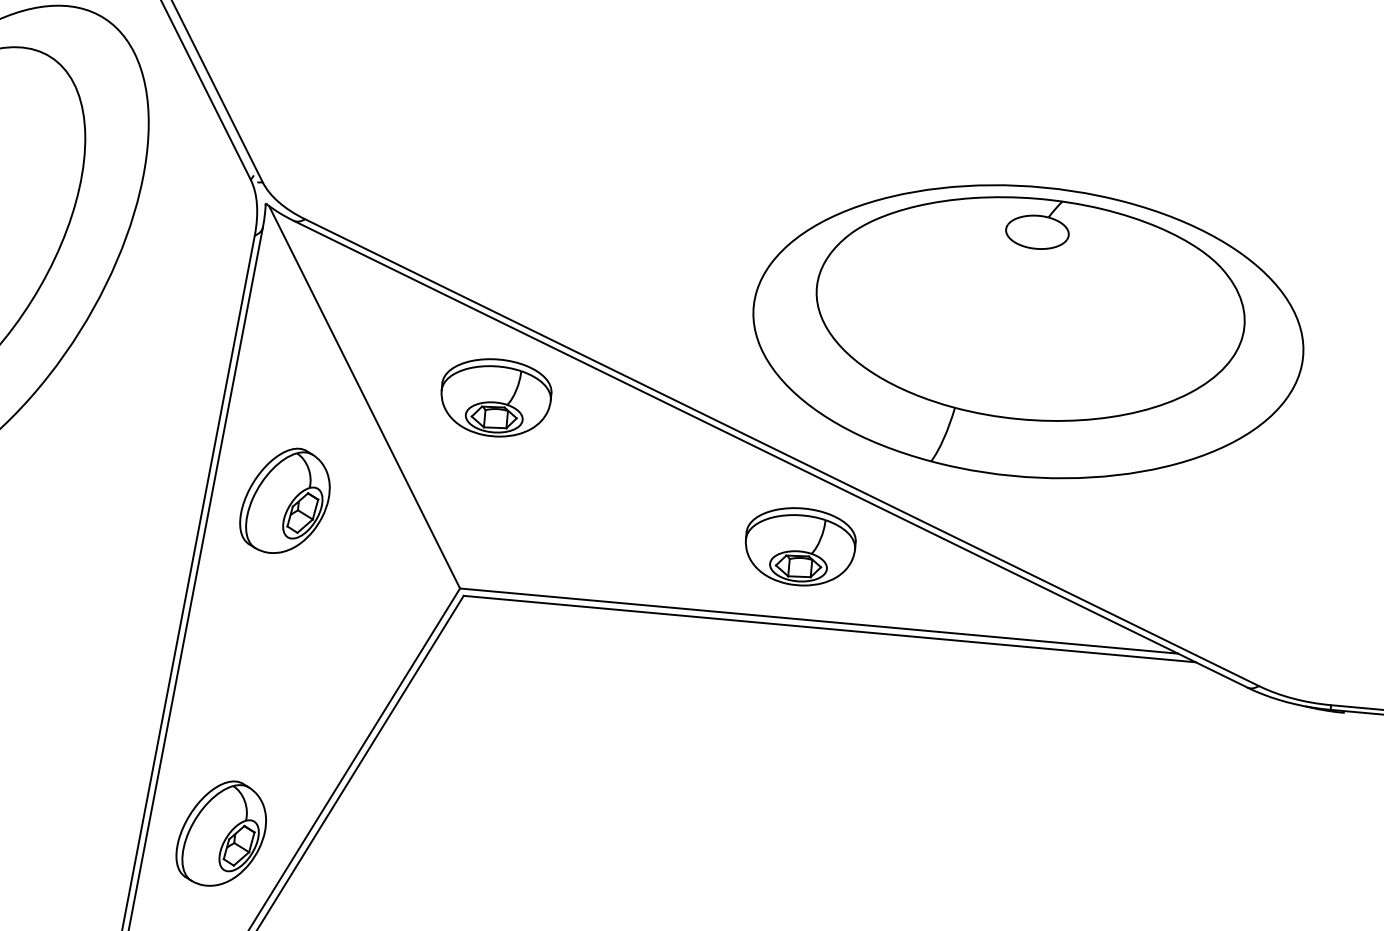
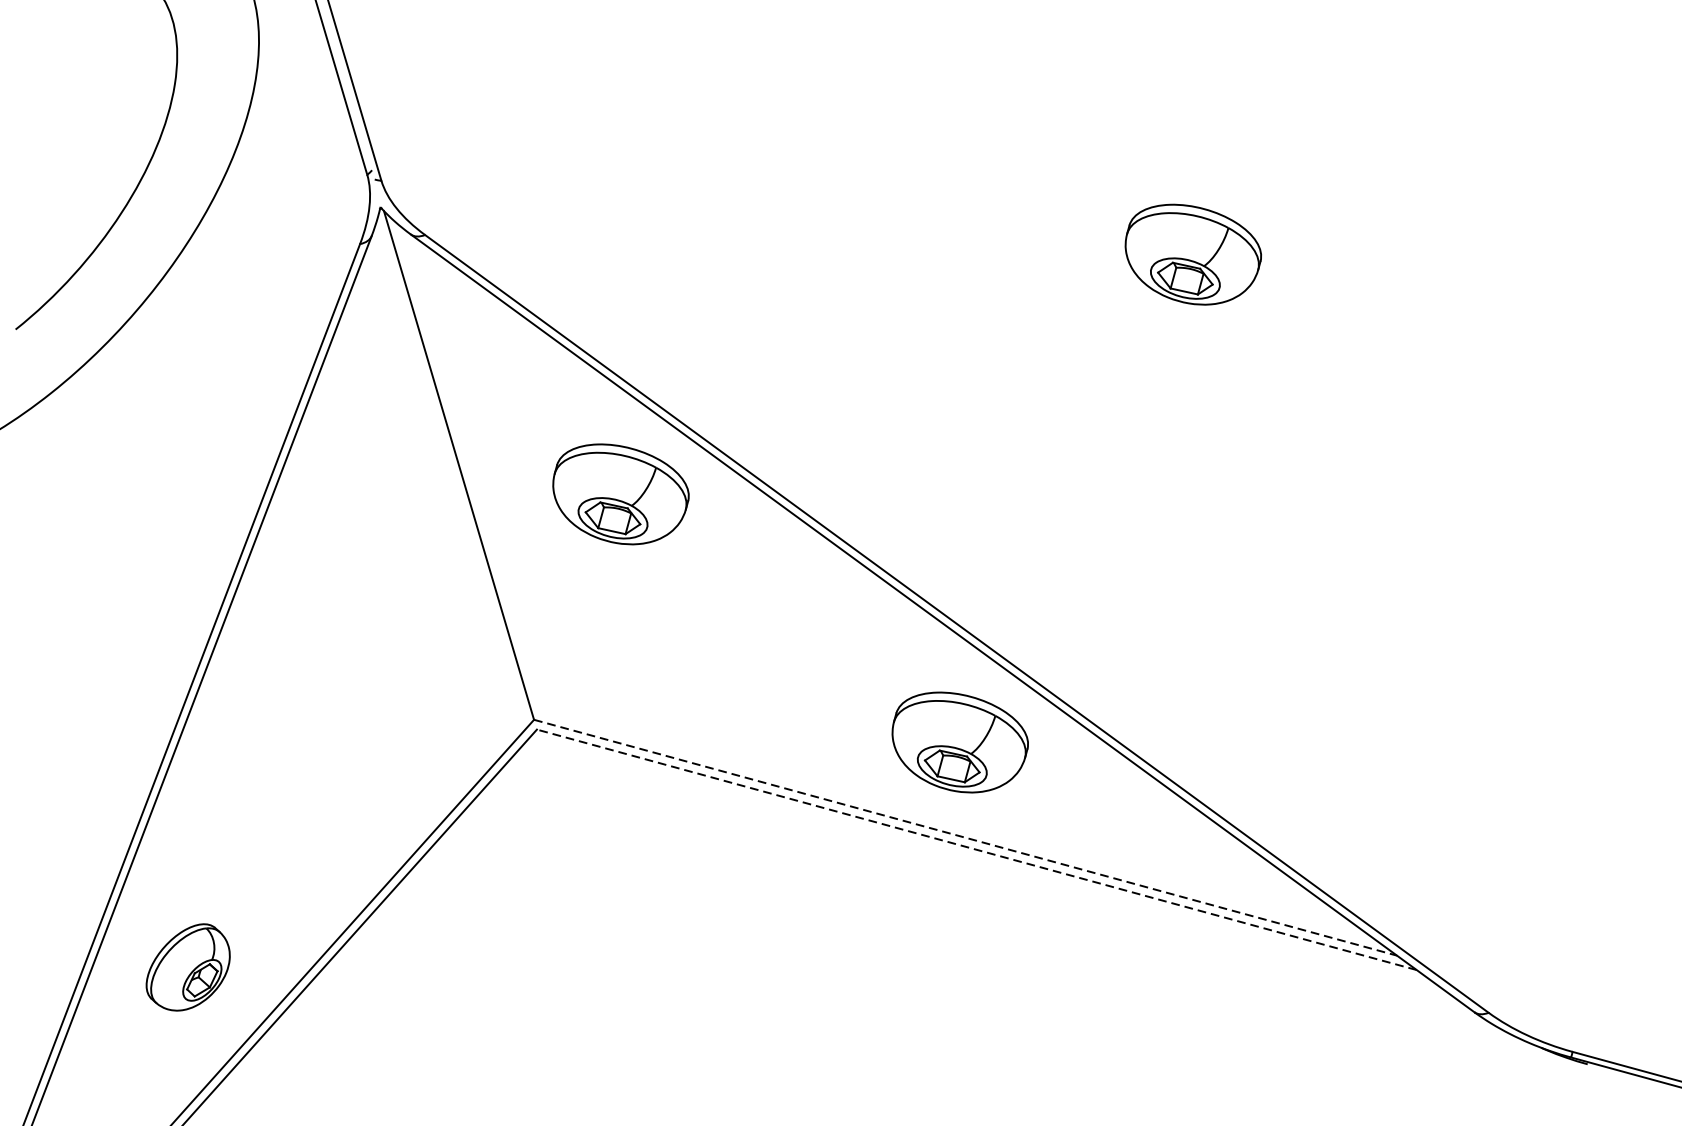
part: (916, 126) -> (1192, 254), added
part: (1028, 331) -> (1284, 529), removed
part: (284, 500) -> (338, 574), removed
line: (819, 621) -> (965, 838), solid -> dashed
line: (829, 629) -> (976, 850), solid -> dashed
part: (220, 833) -> (188, 966), size x0.7

